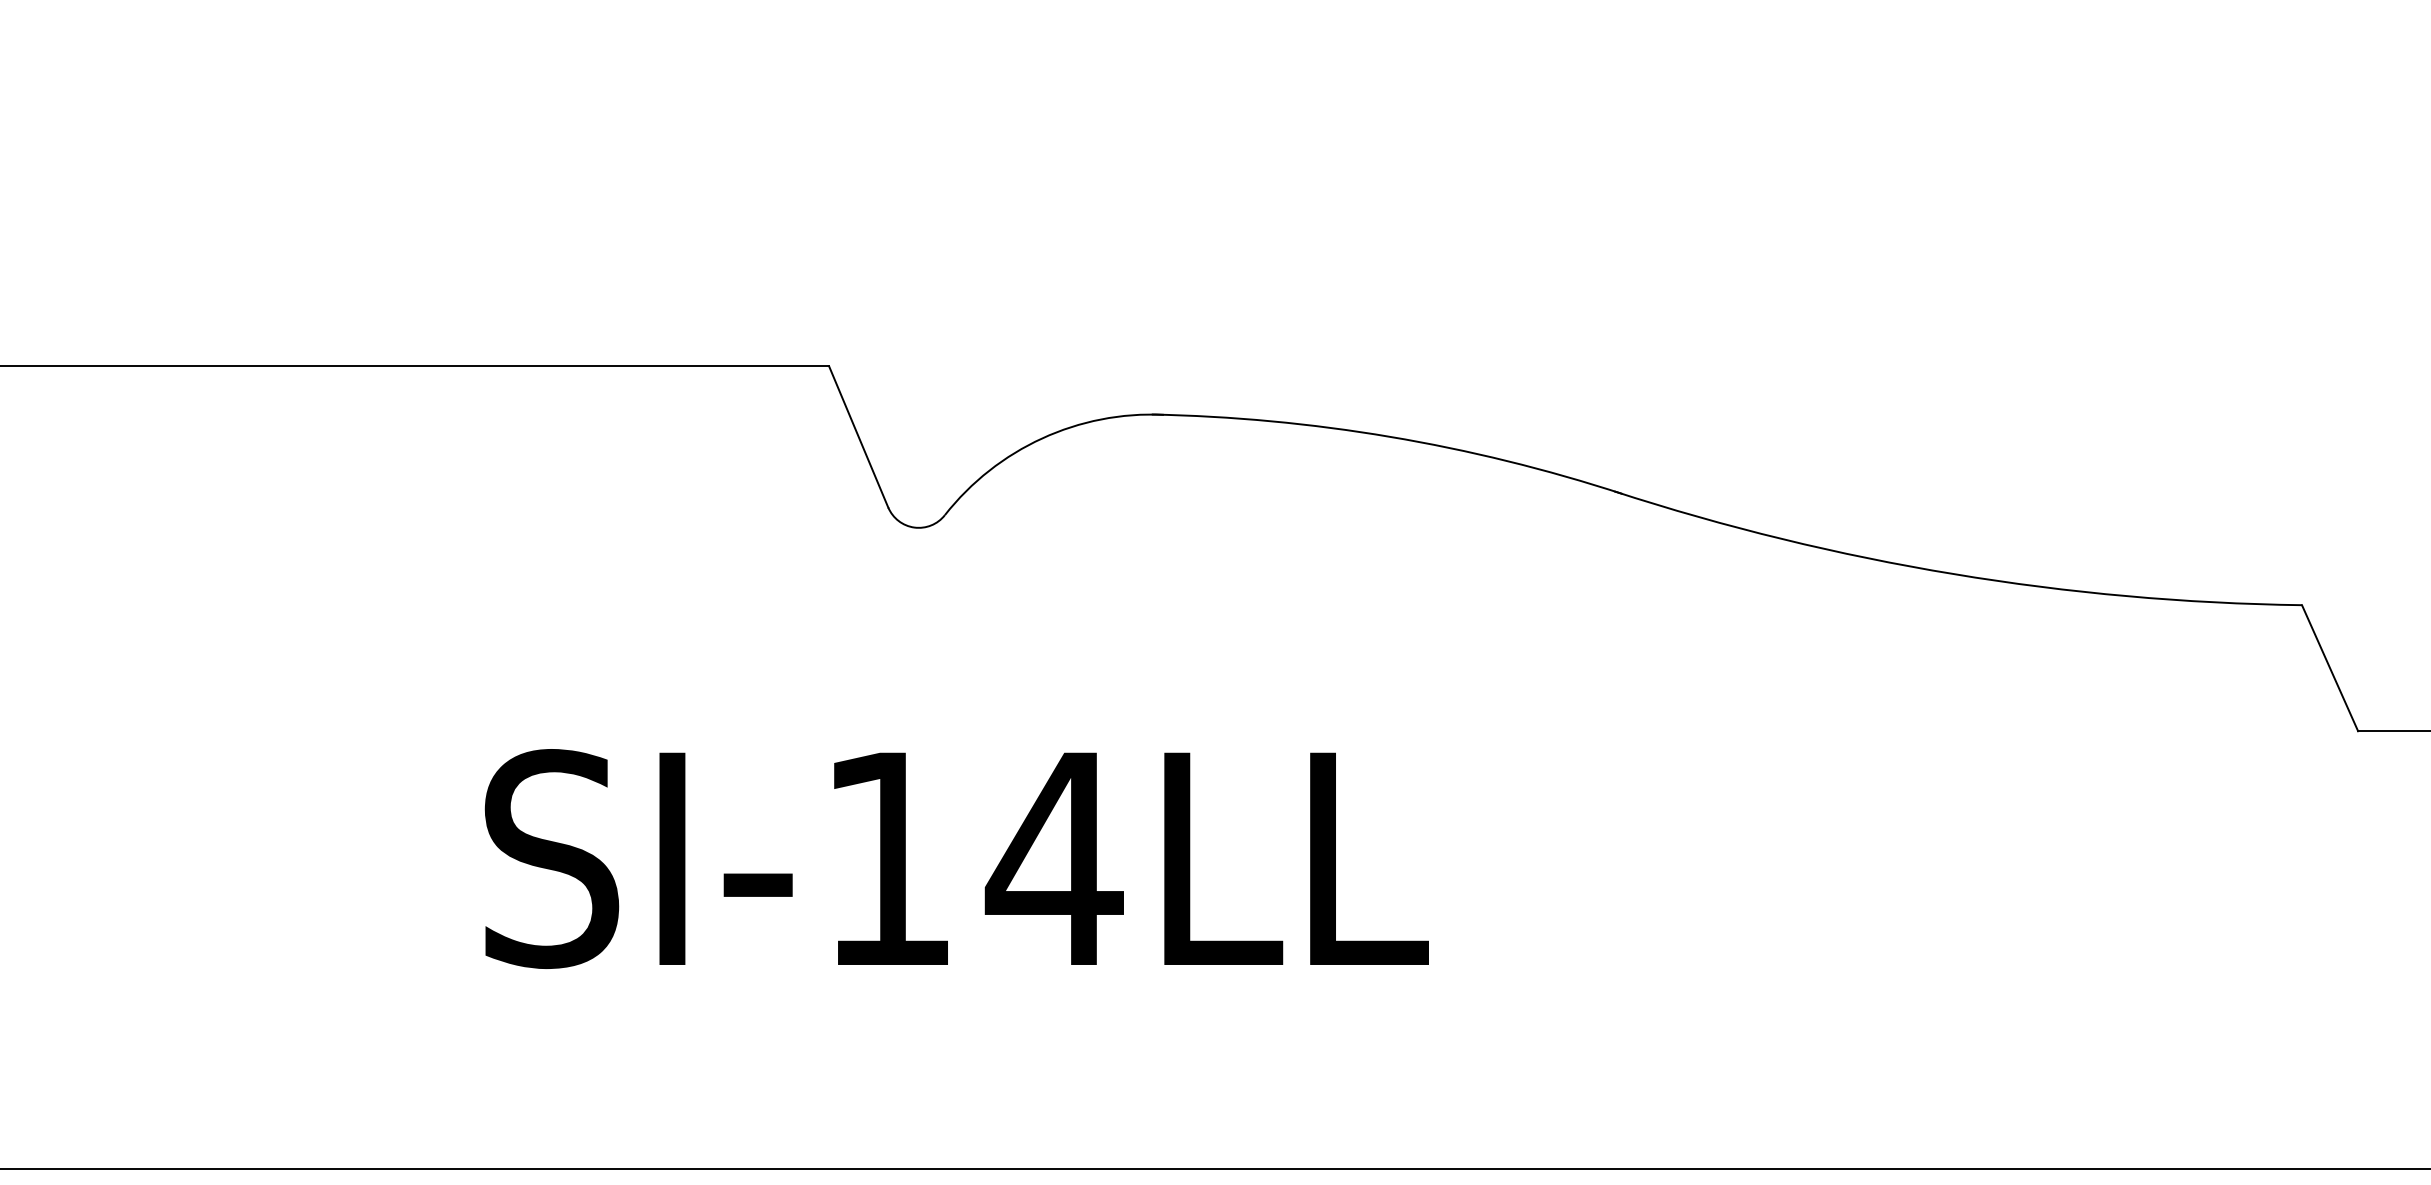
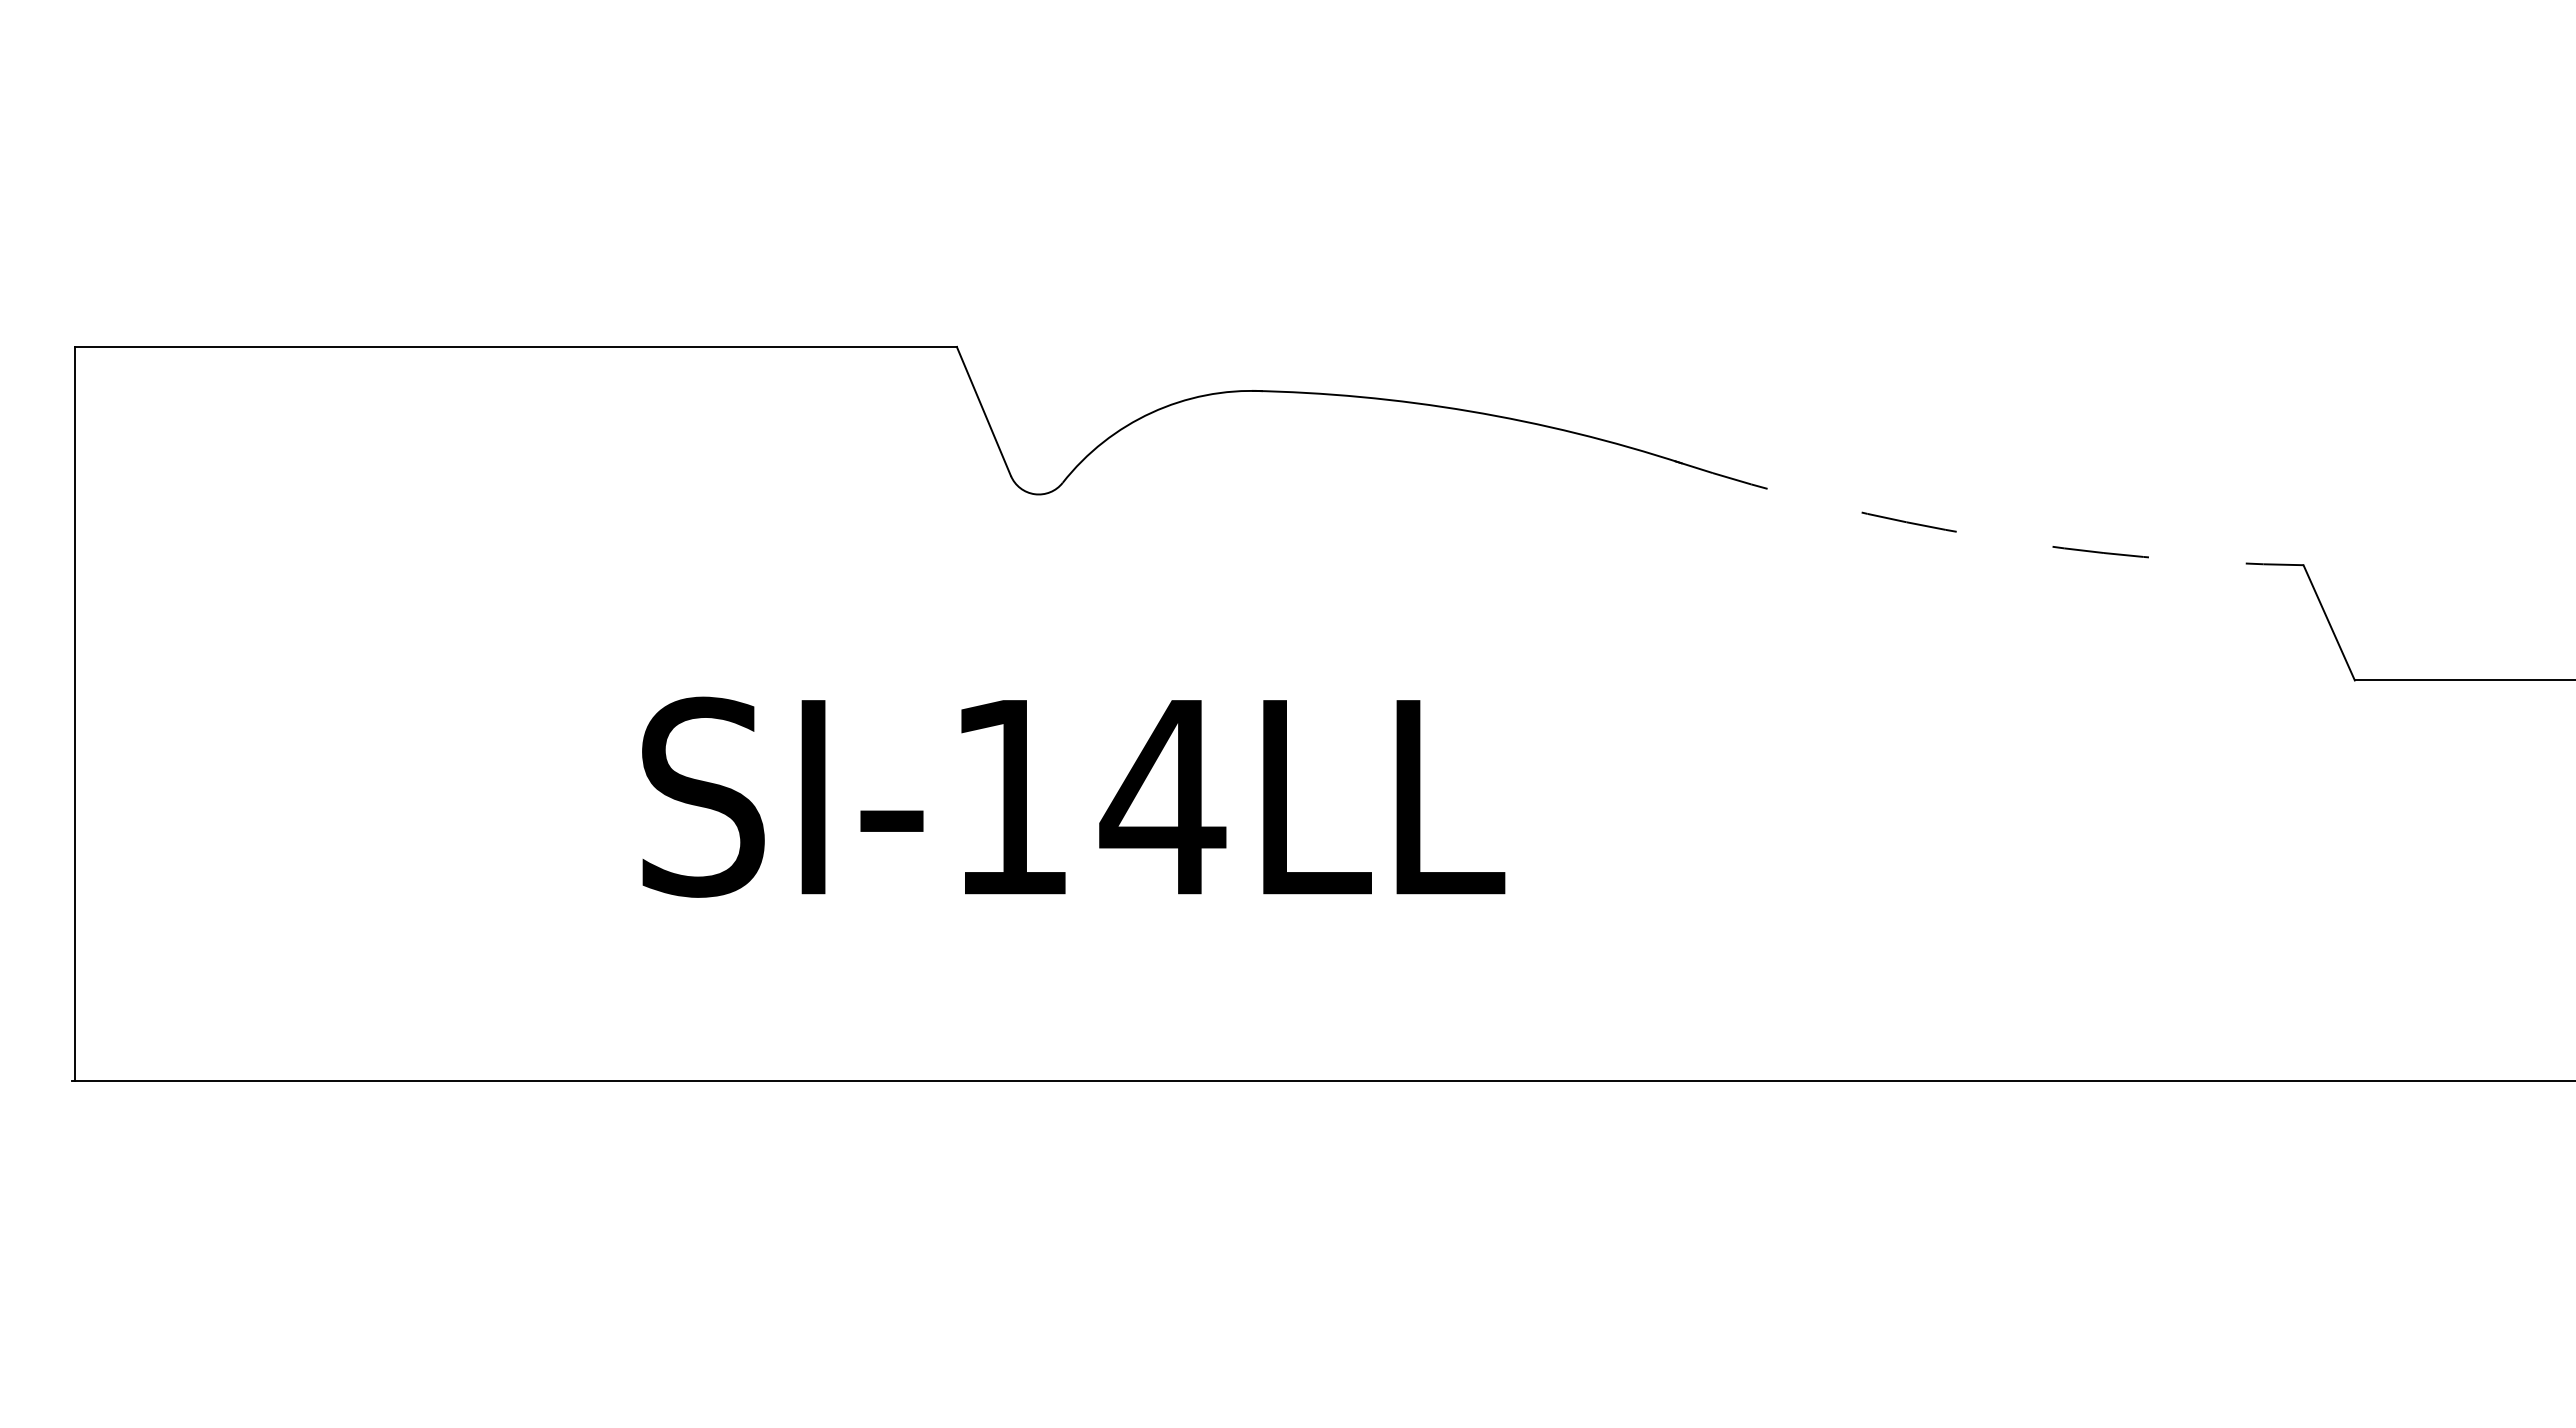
arc: (1954, 573) -> (1985, 536), solid -> dashed

